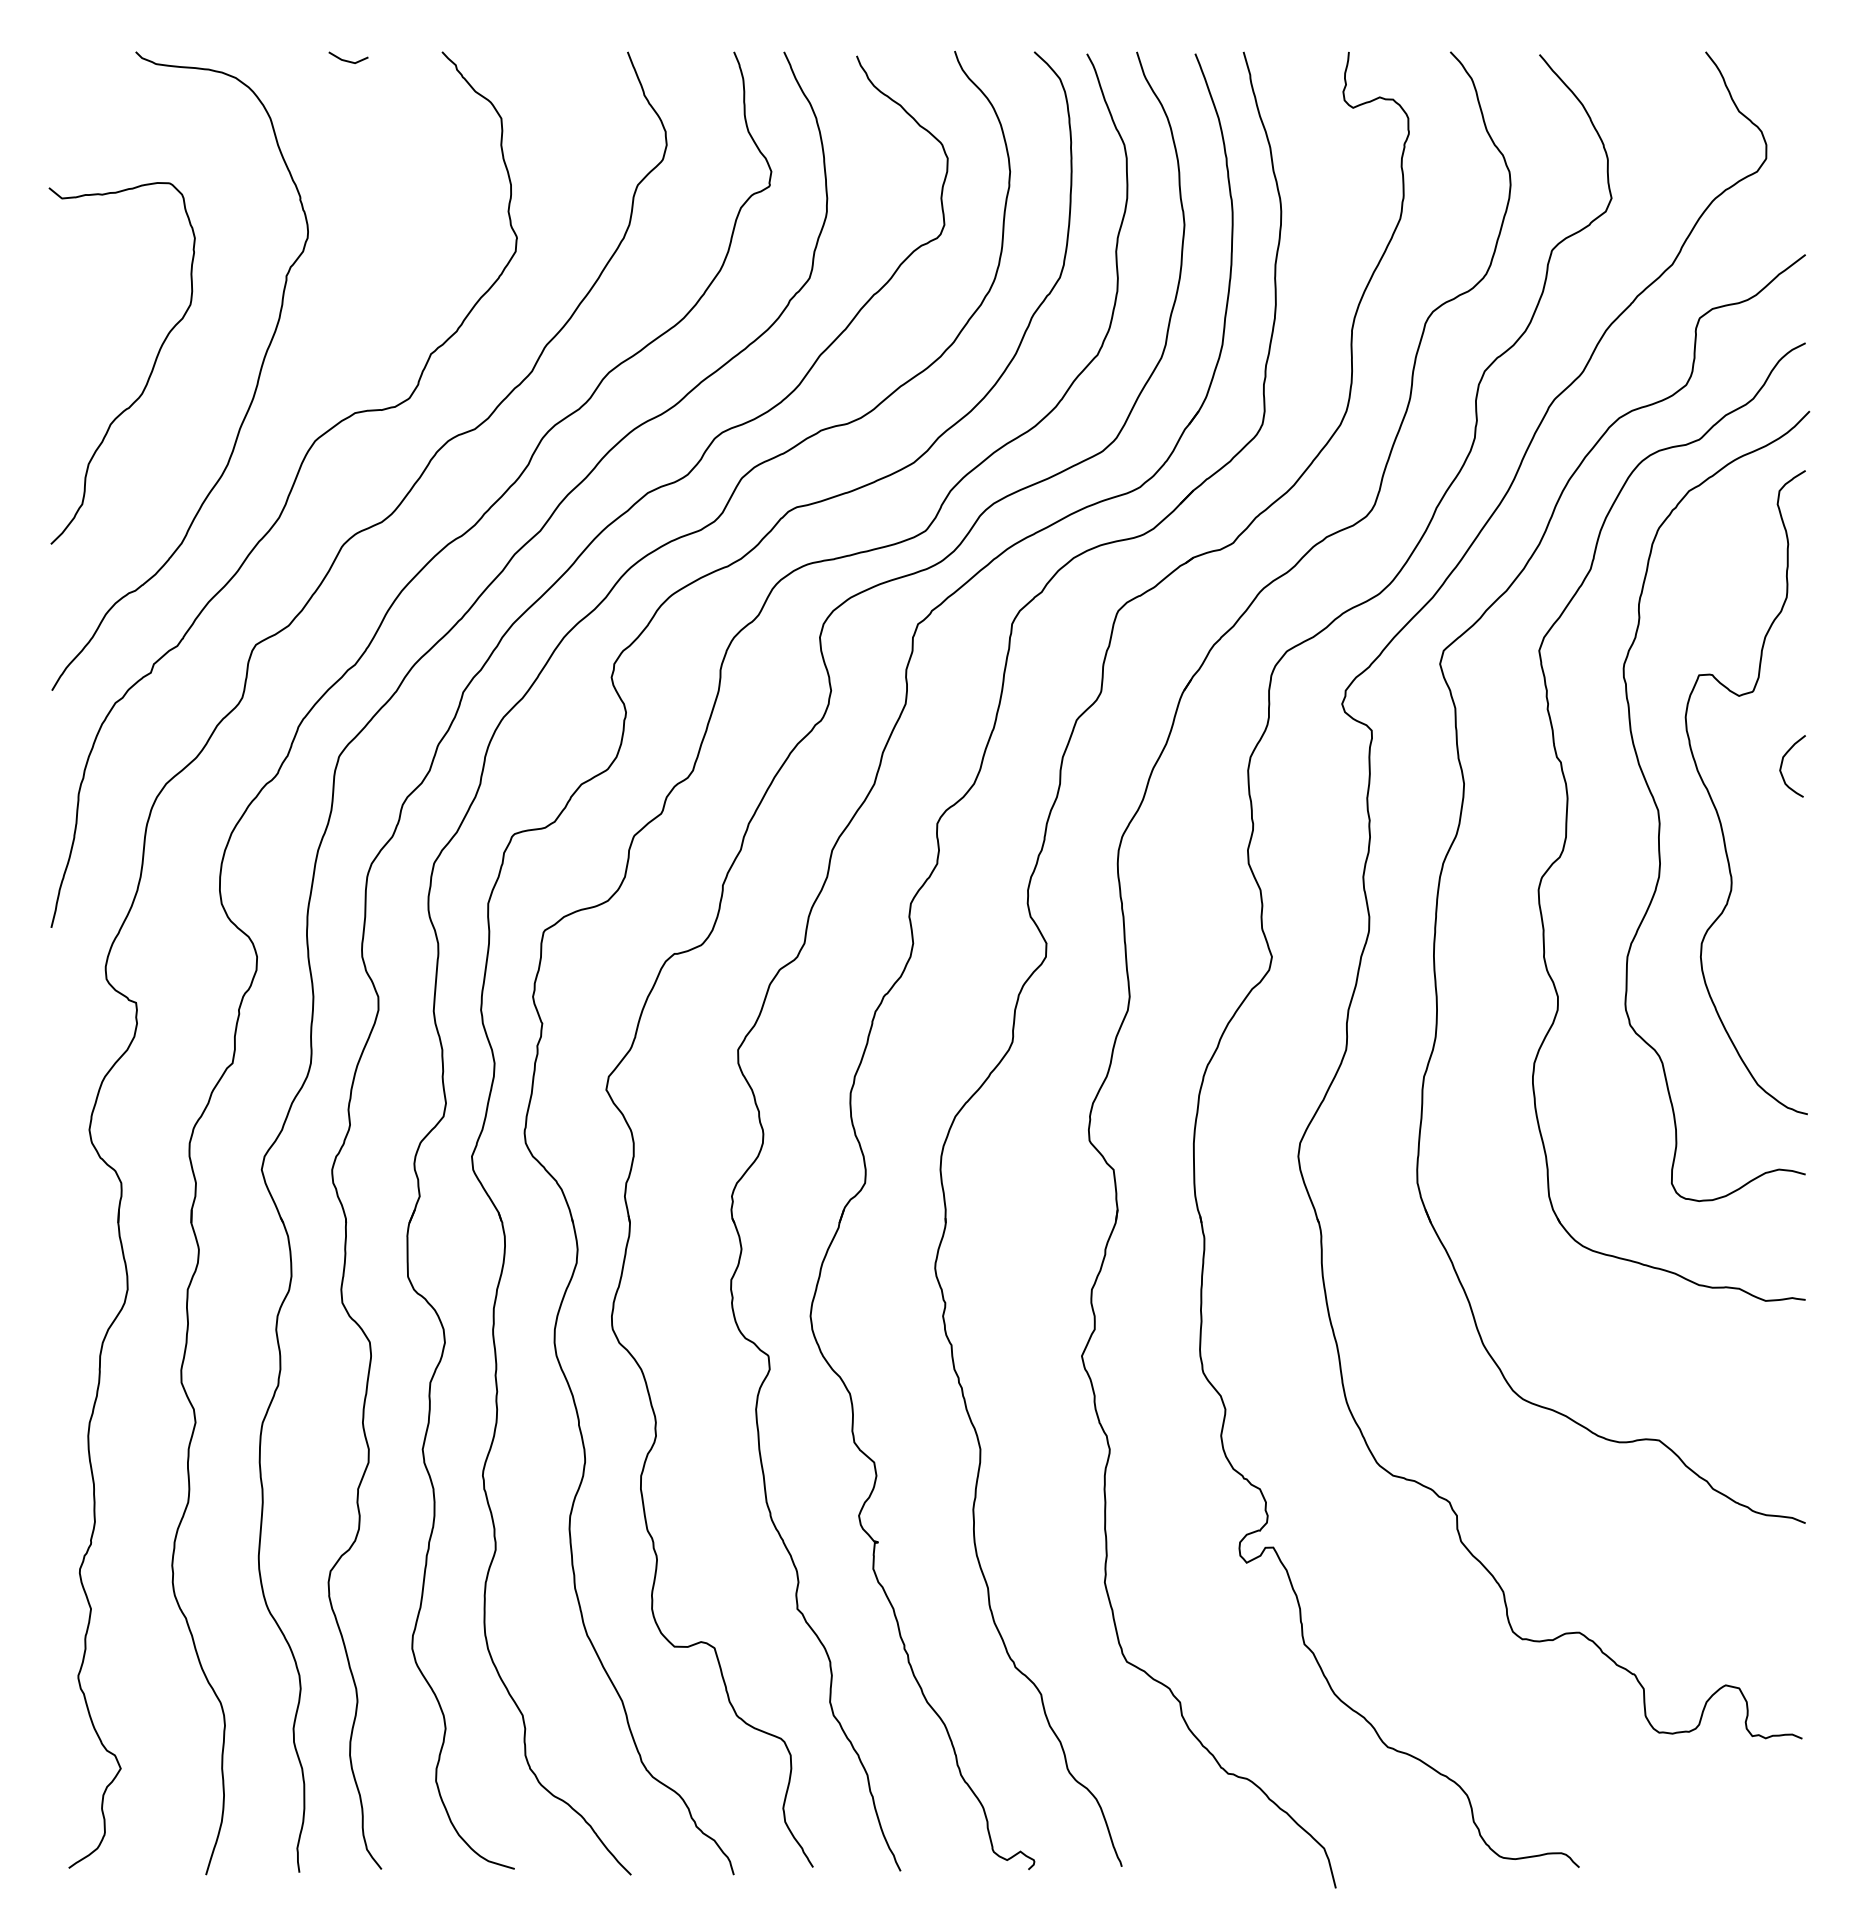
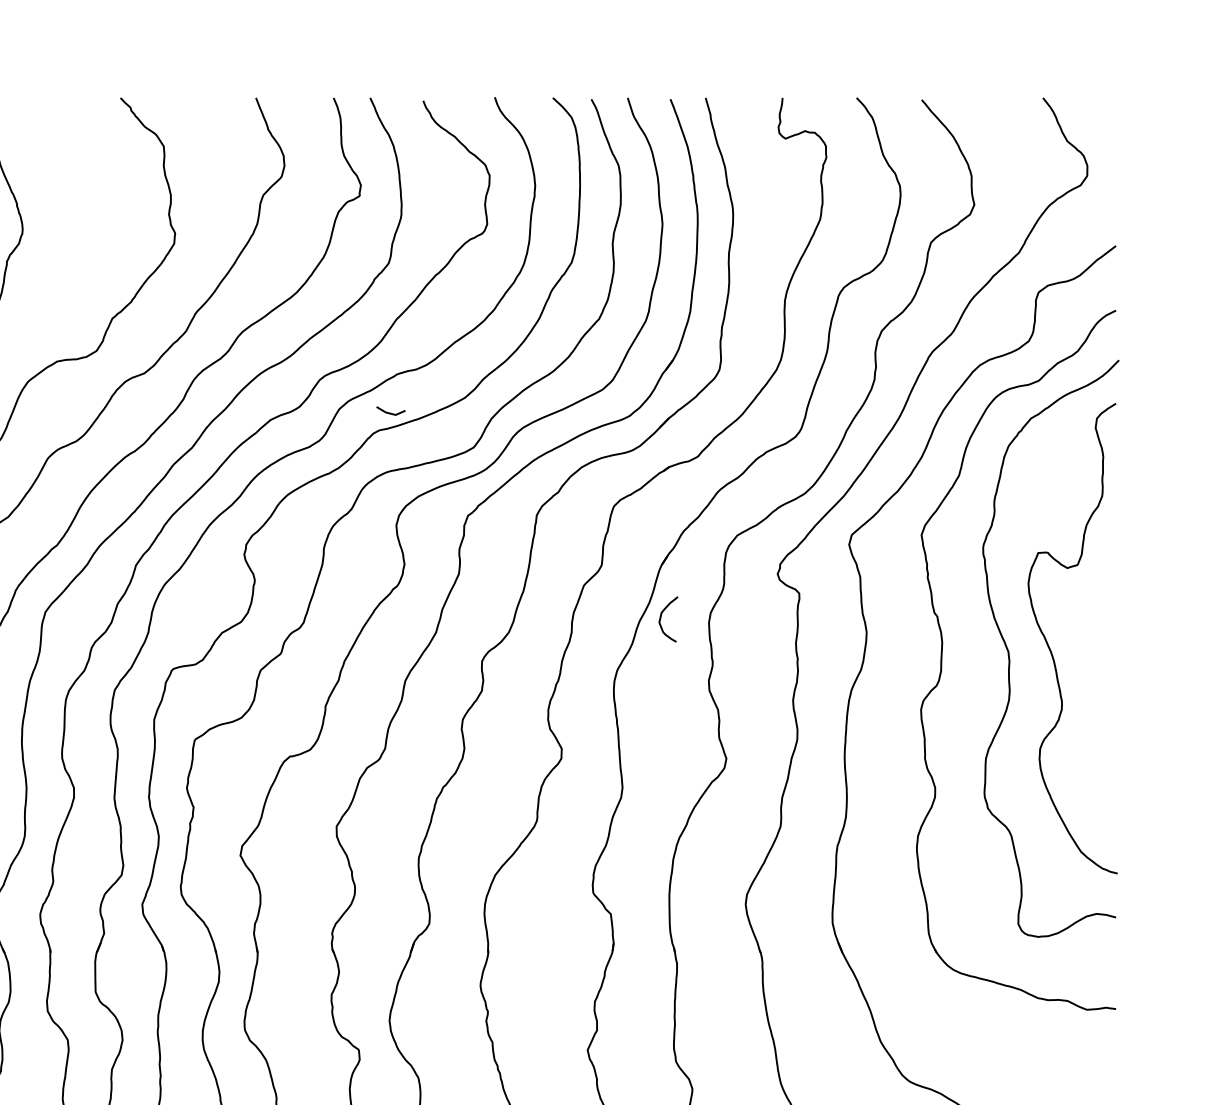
line: (348, 60) -> (390, 412), moved
curve: (1782, 765) -> (661, 618), moved

